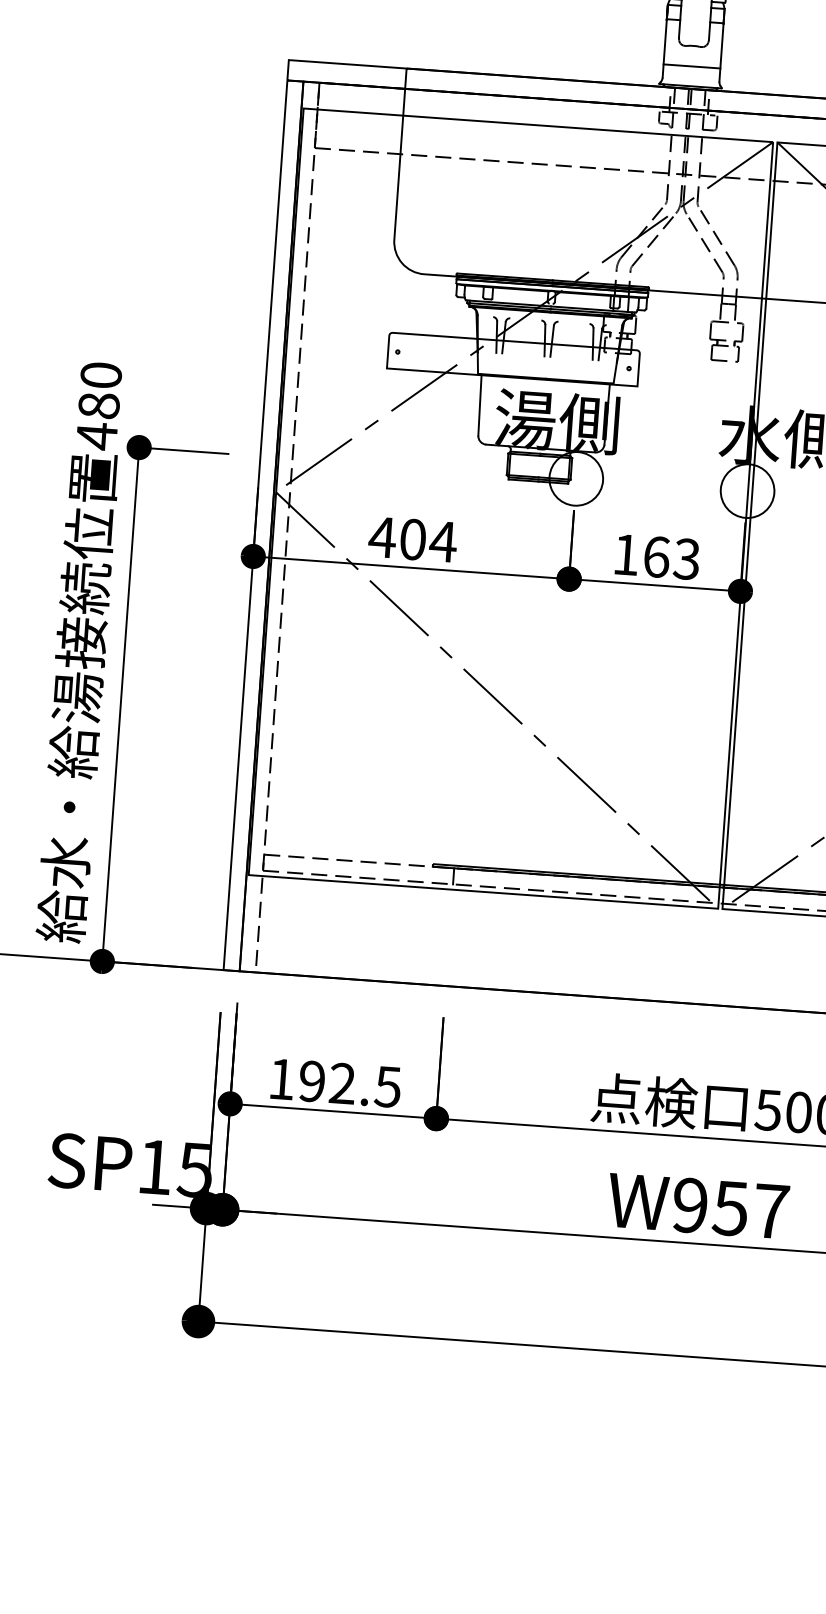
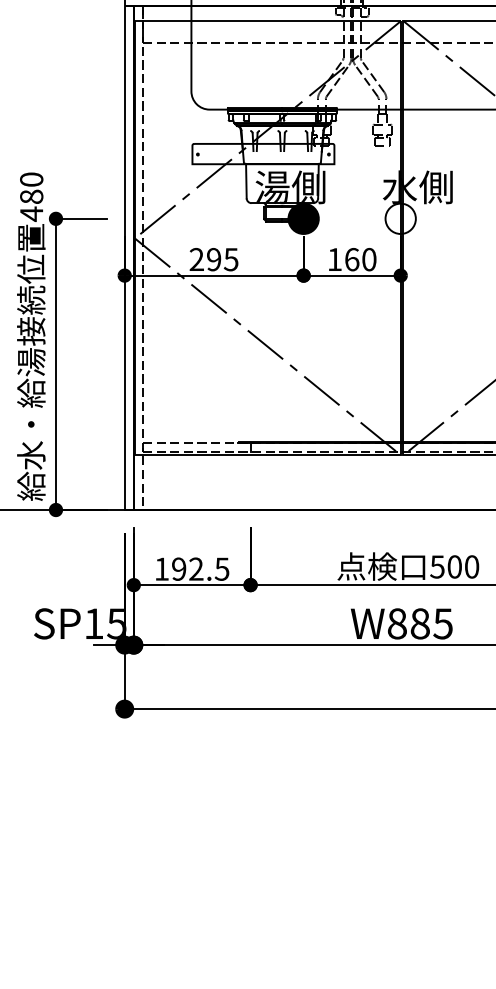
fill: (576, 478) -> (303, 218), added
text: (412, 539) -> (213, 259), 404 -> 295
text: (687, 558) -> (369, 259), 163 -> 160
text: (729, 1207) -> (419, 623), W957 -> W885

